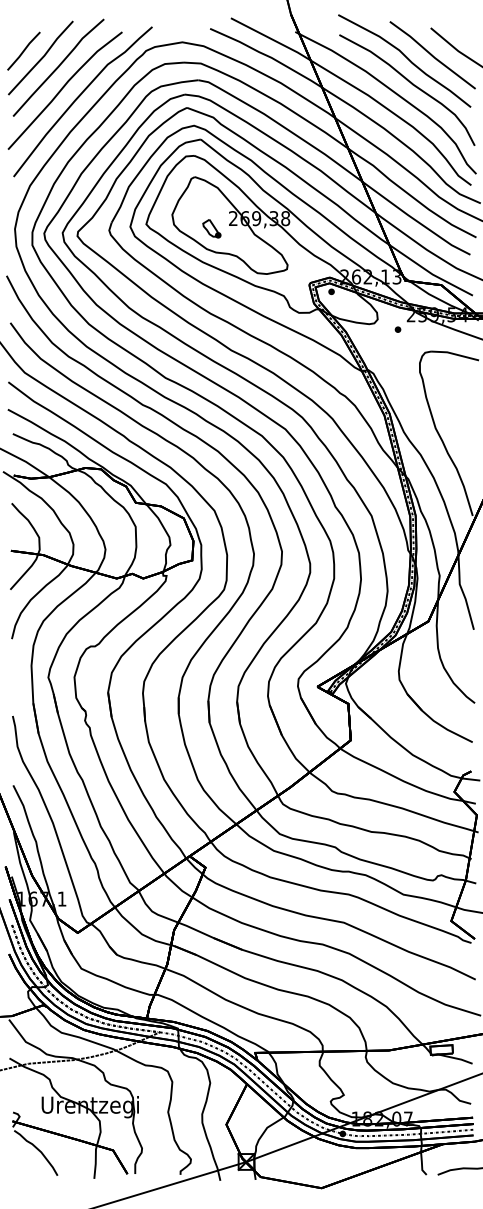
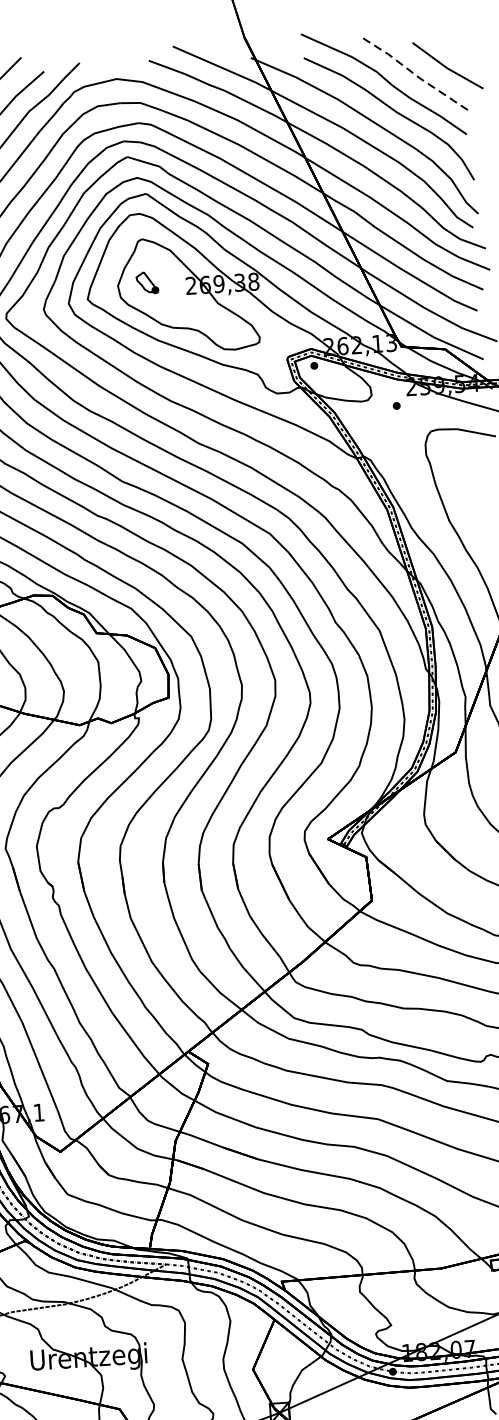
line: (432, 55) -> (416, 75), solid -> dashed
part: (211, 228) -> (146, 282), moved

